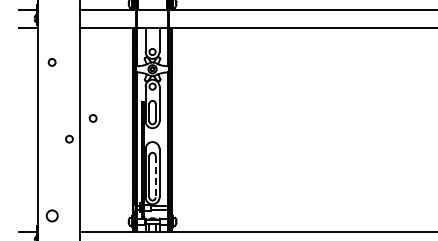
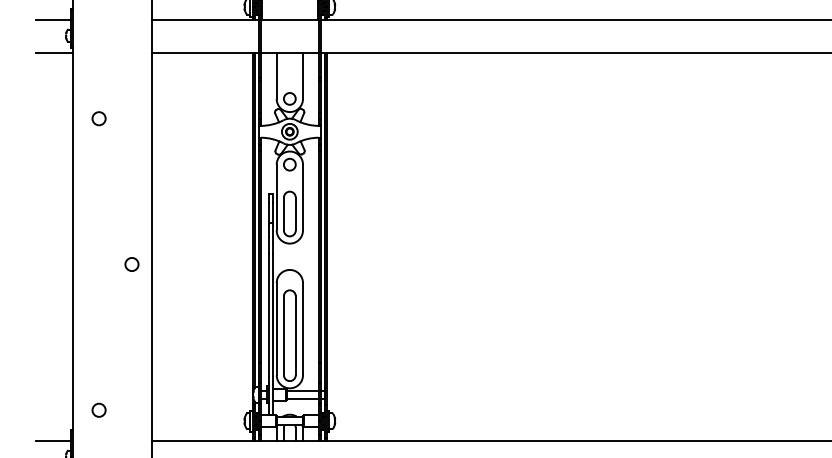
circle: (92, 118) -> (175, 225), removed
line: (155, 176) -> (295, 335), dashed -> solid
circle: (51, 215) -> (97, 409), size x0.62

